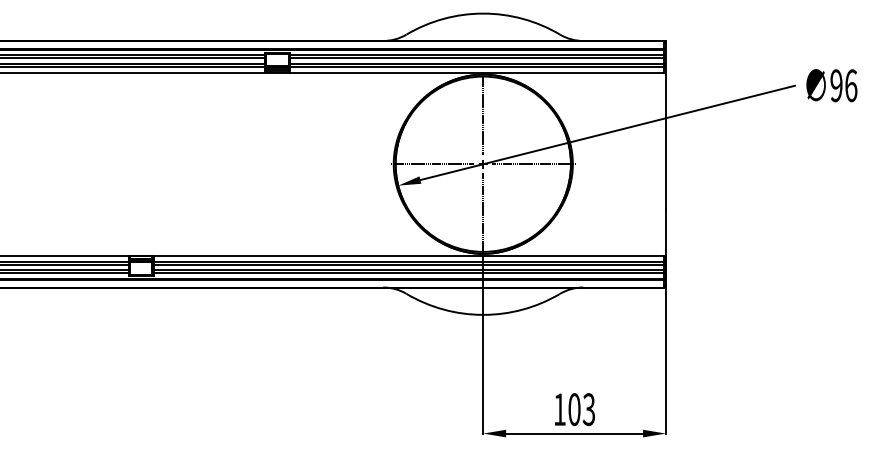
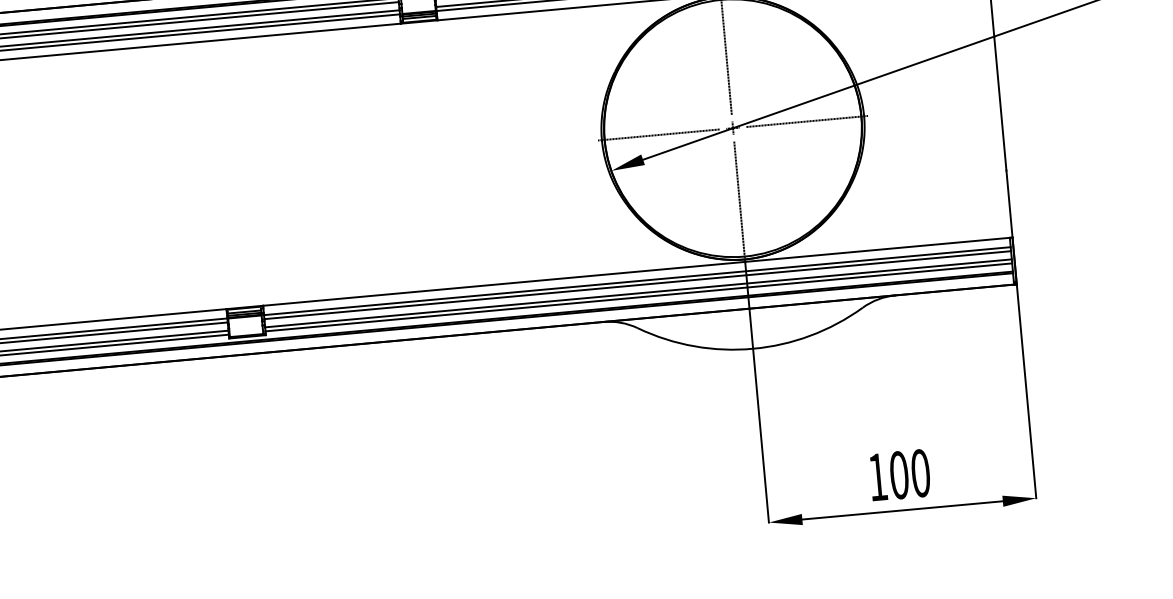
text: (588, 409) -> (919, 473), 103 -> 100

